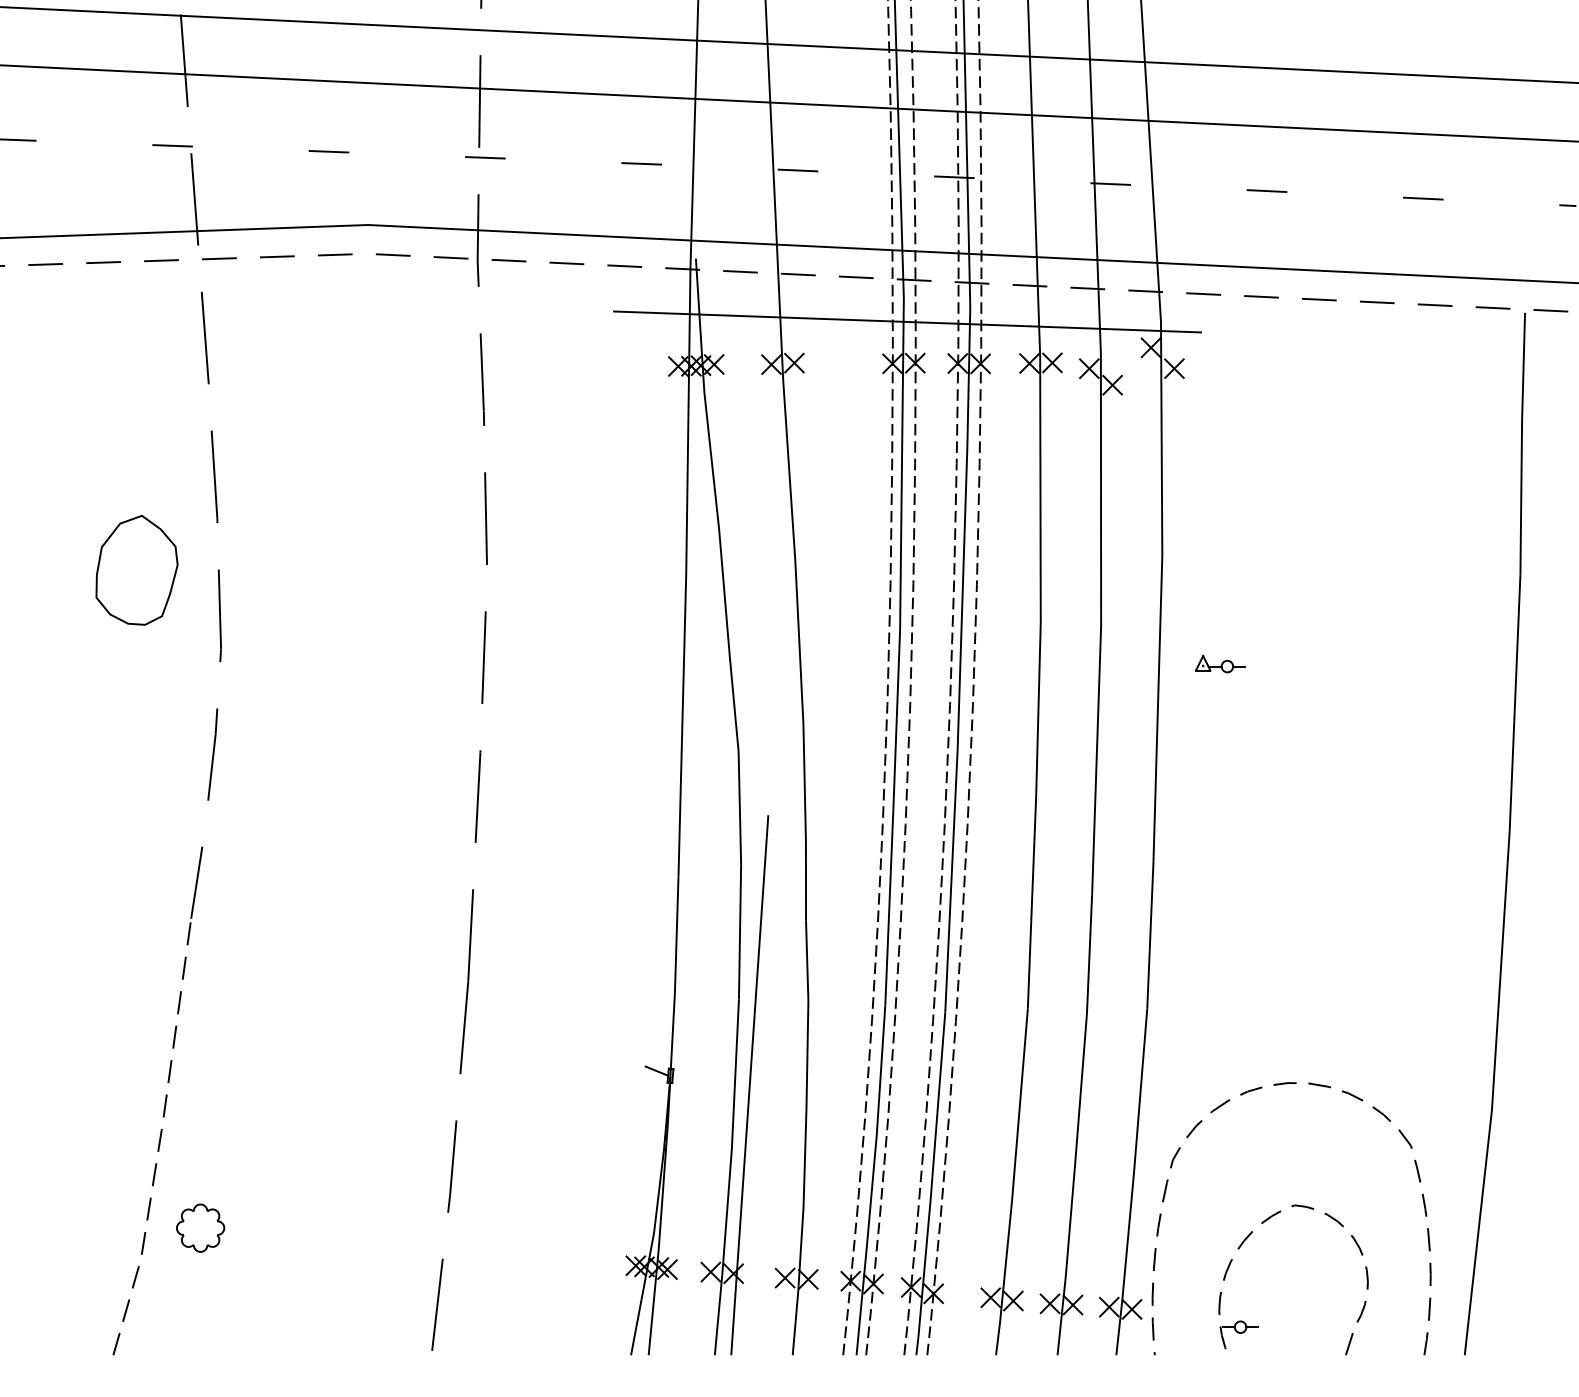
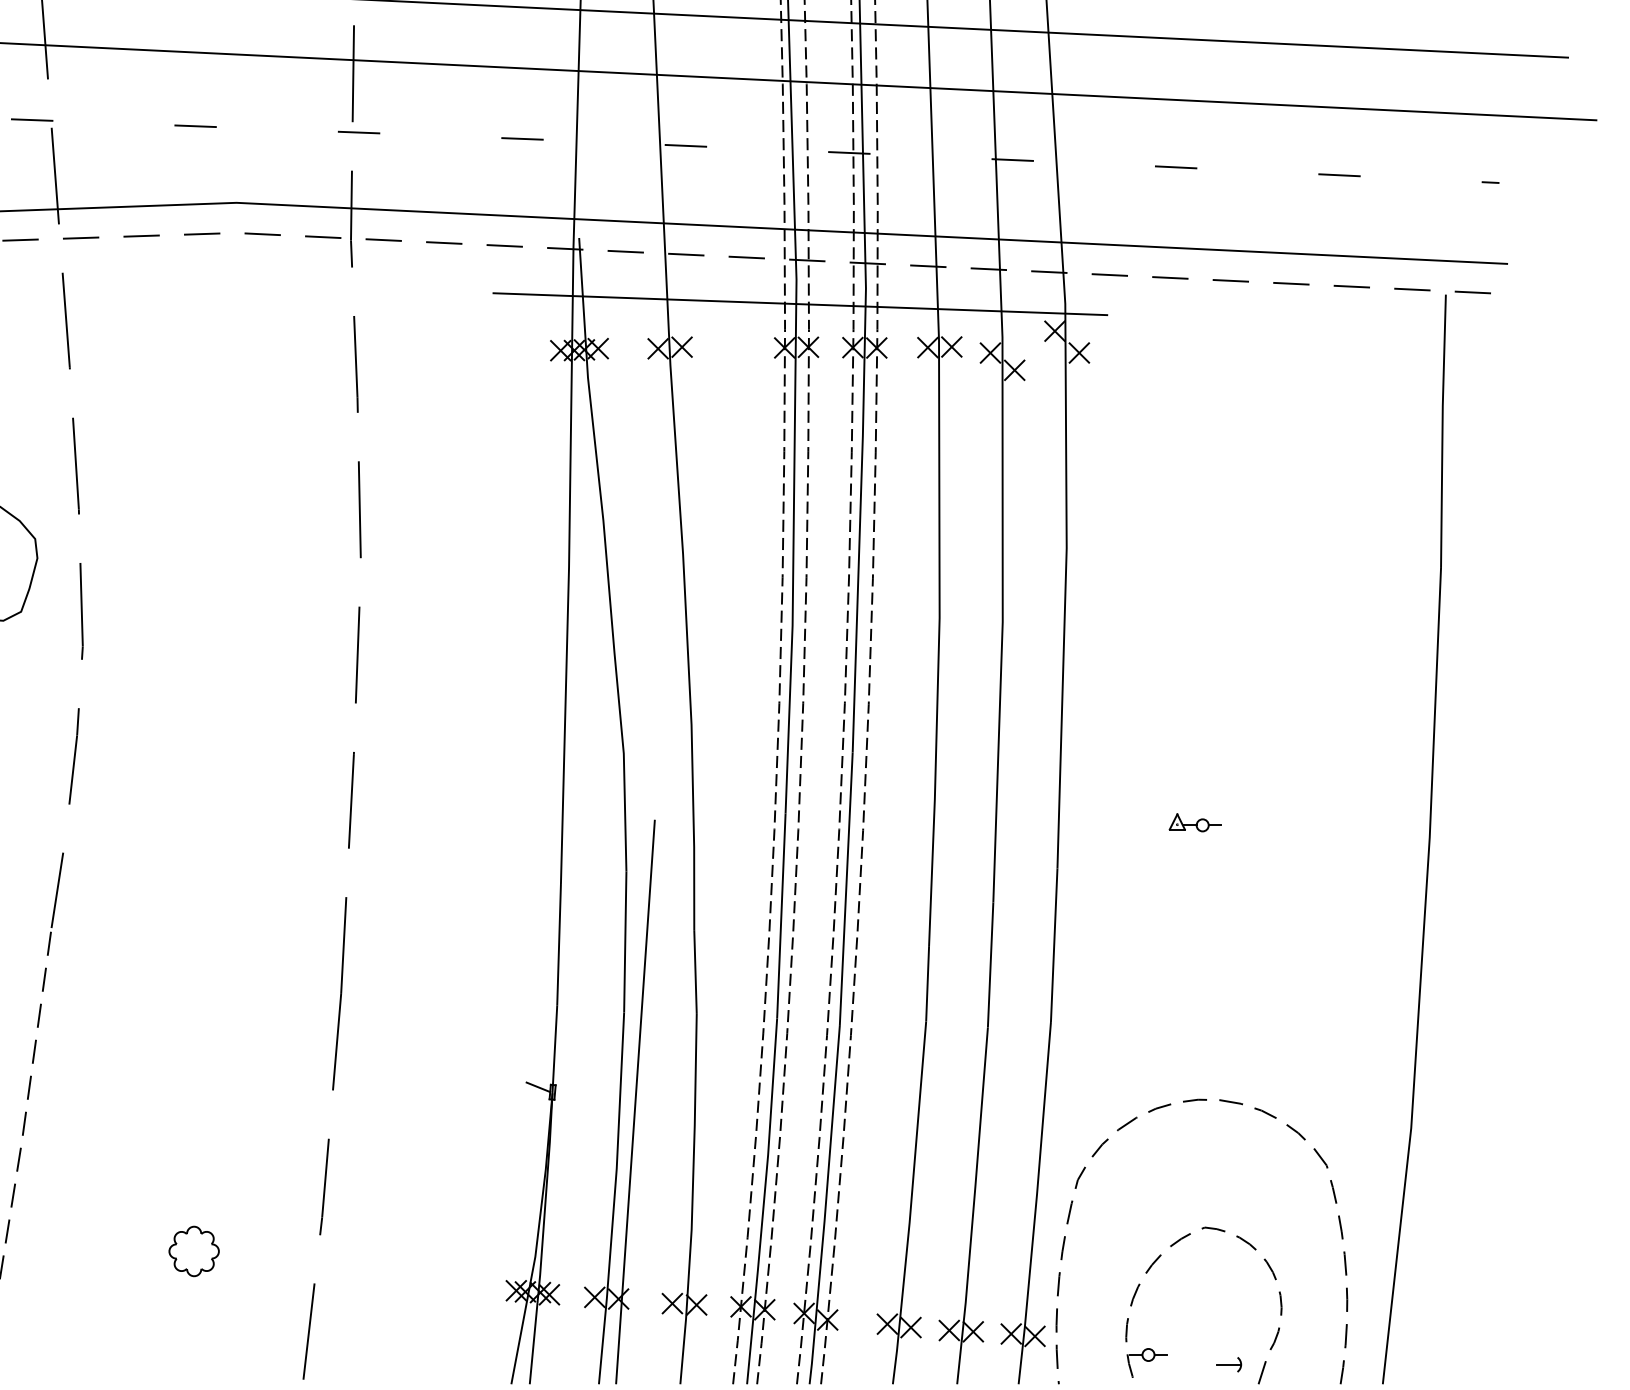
part: (1219, 664) -> (1194, 823), moved
part: (200, 1227) -> (194, 1250), moved
part: (1317, 1336) -> (1228, 1364), added

